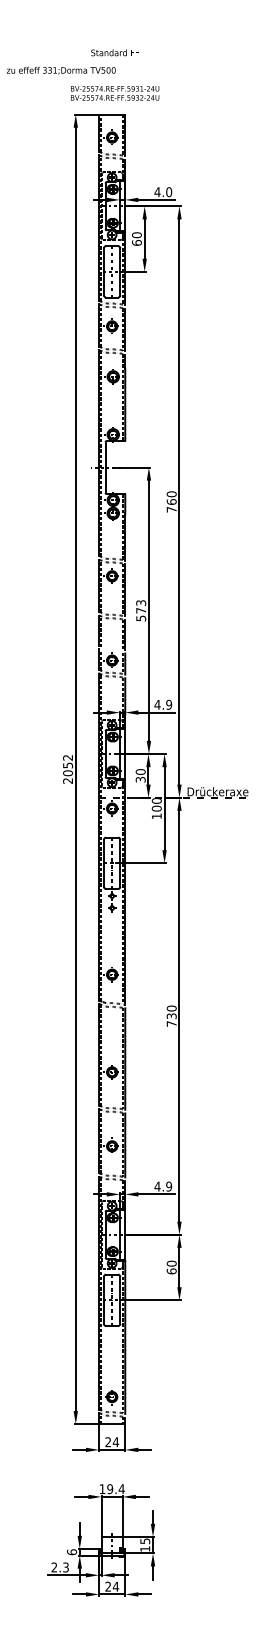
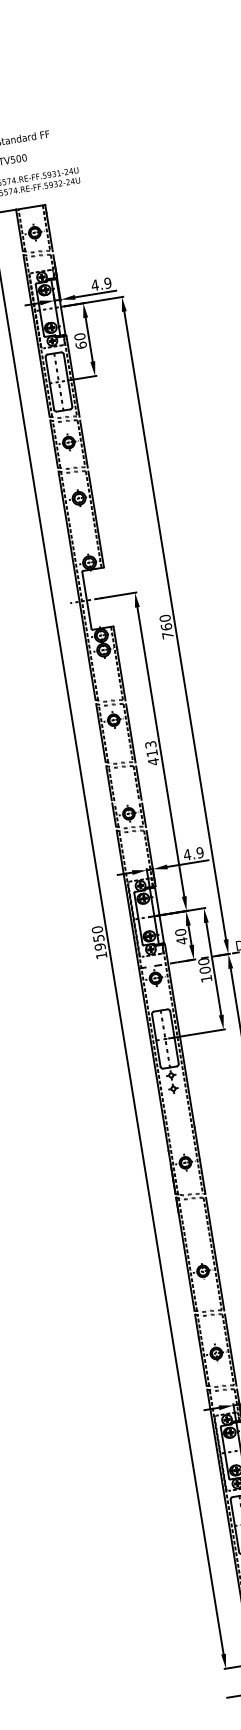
text: (168, 192) -> (107, 283), 4.0 -> 4.9
text: (141, 614) -> (153, 757), 573 -> 413
text: (68, 768) -> (99, 941), 2052 -> 1950
text: (140, 779) -> (181, 940), 30 -> 40

